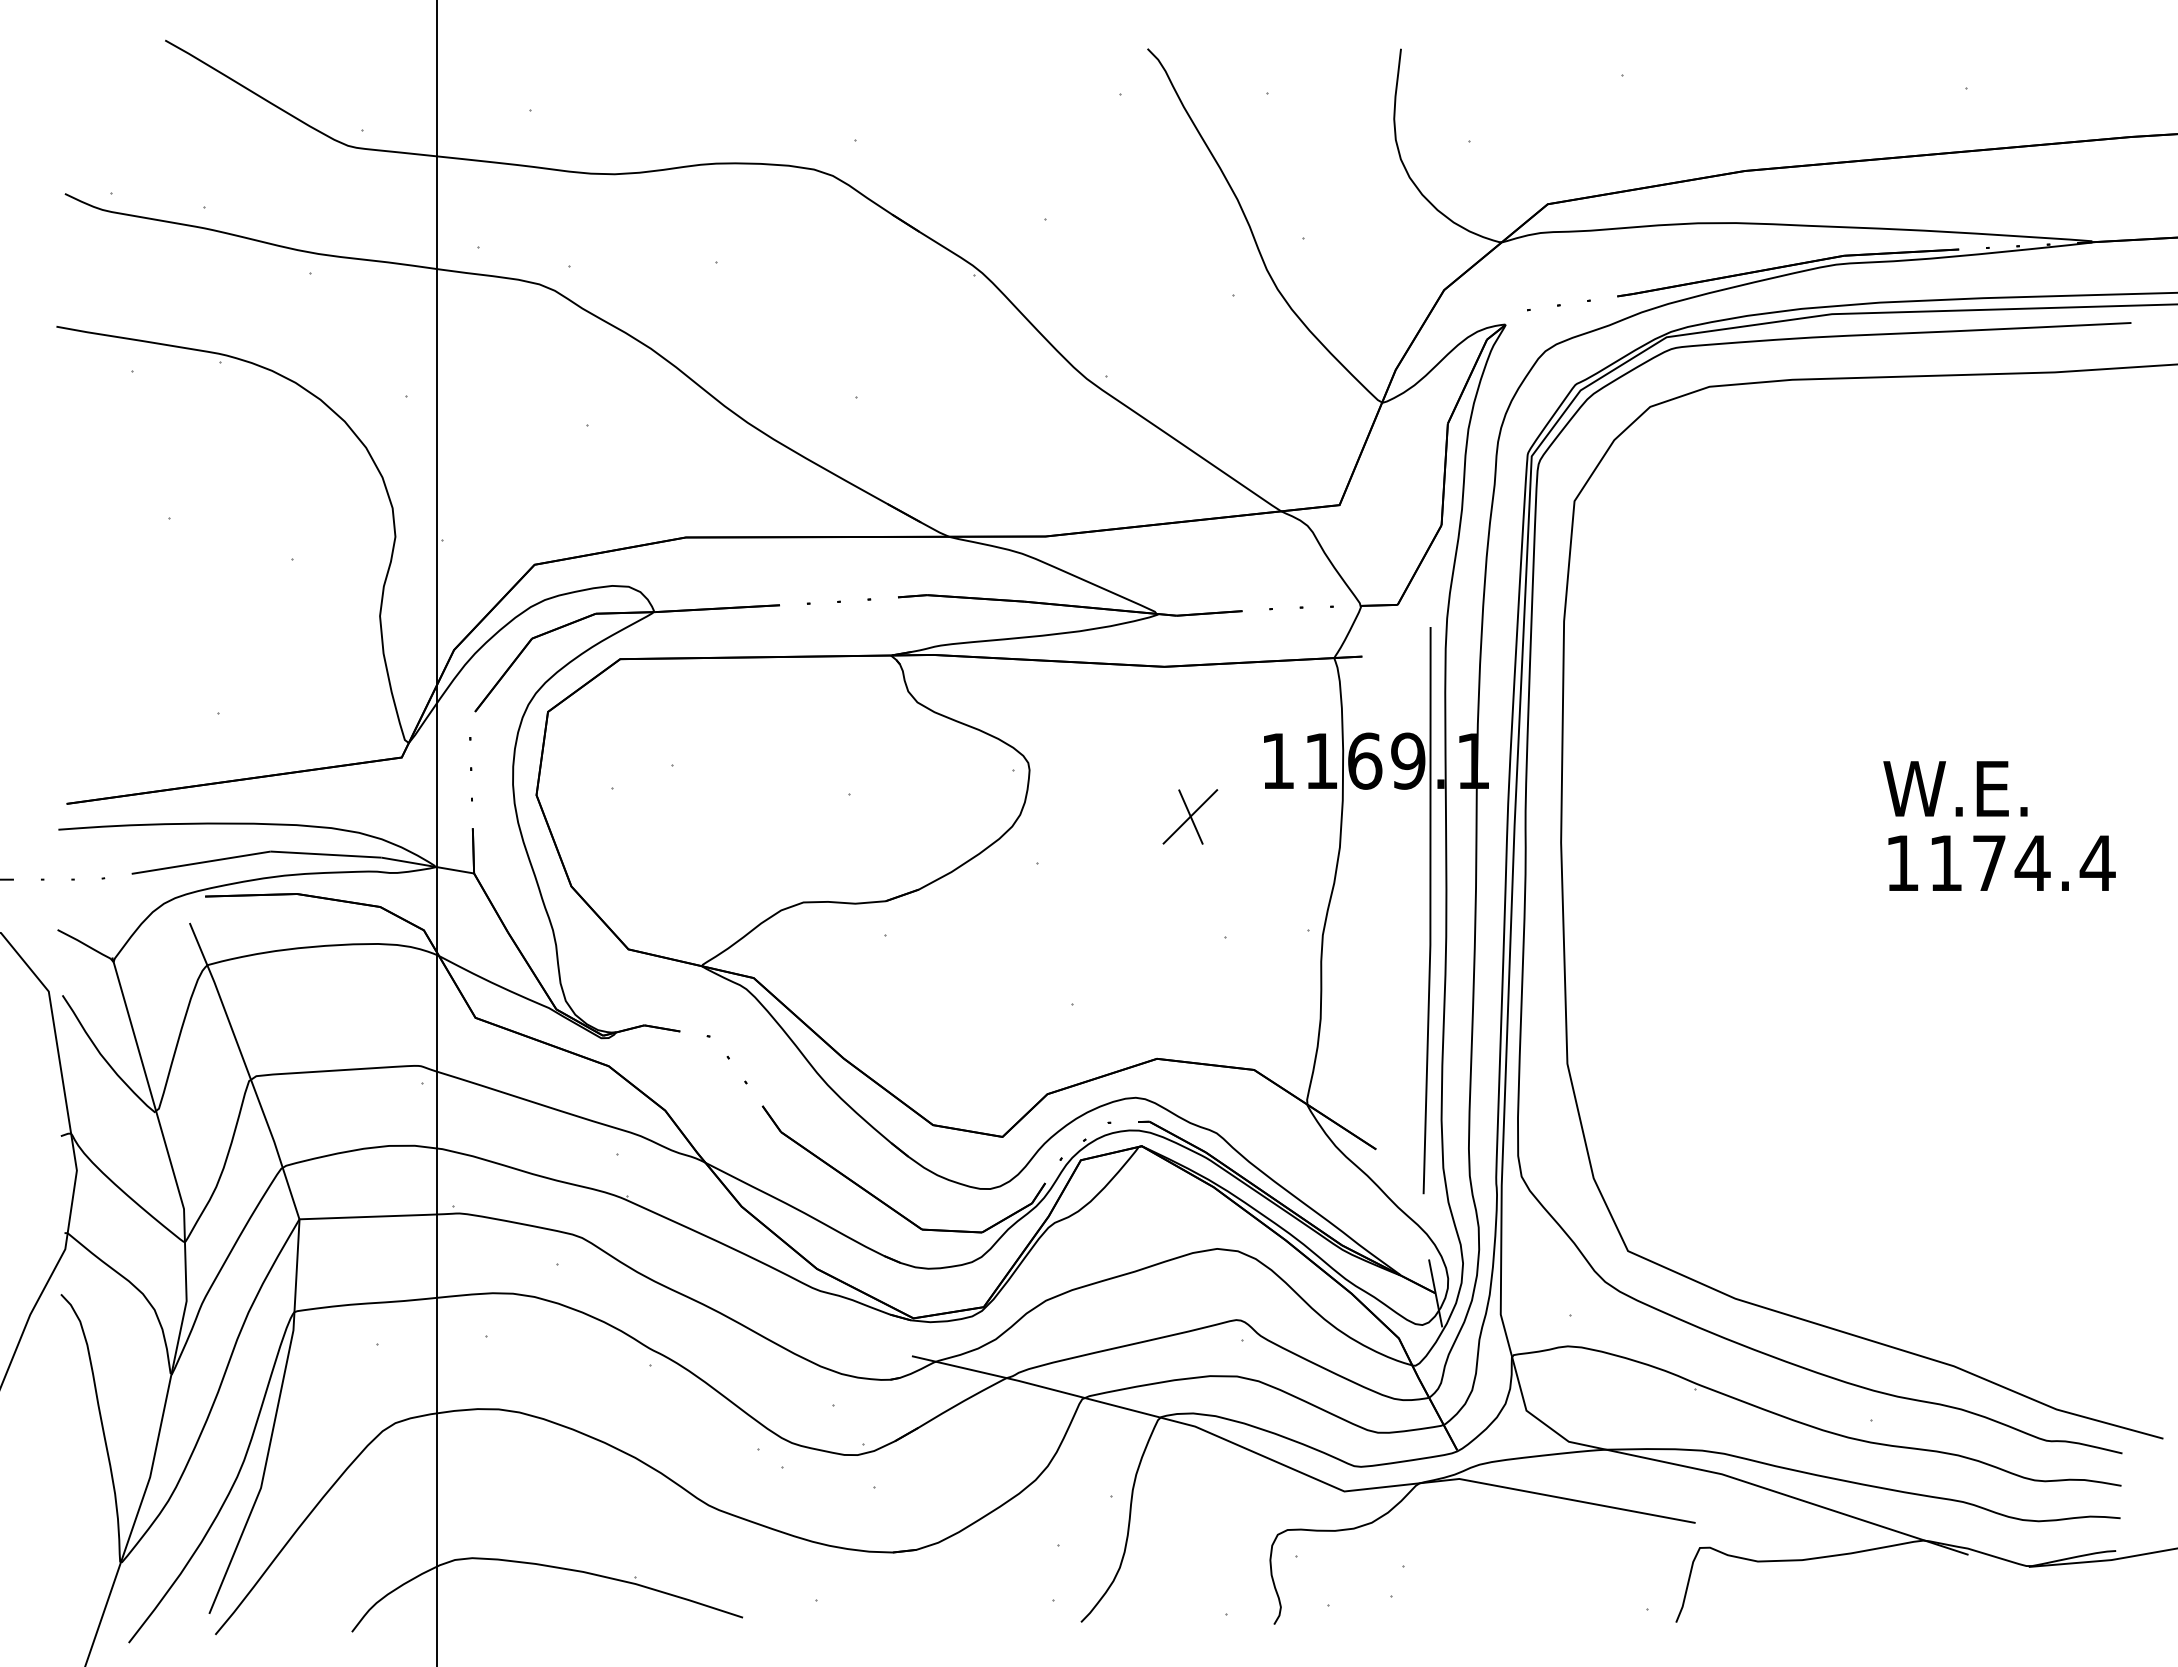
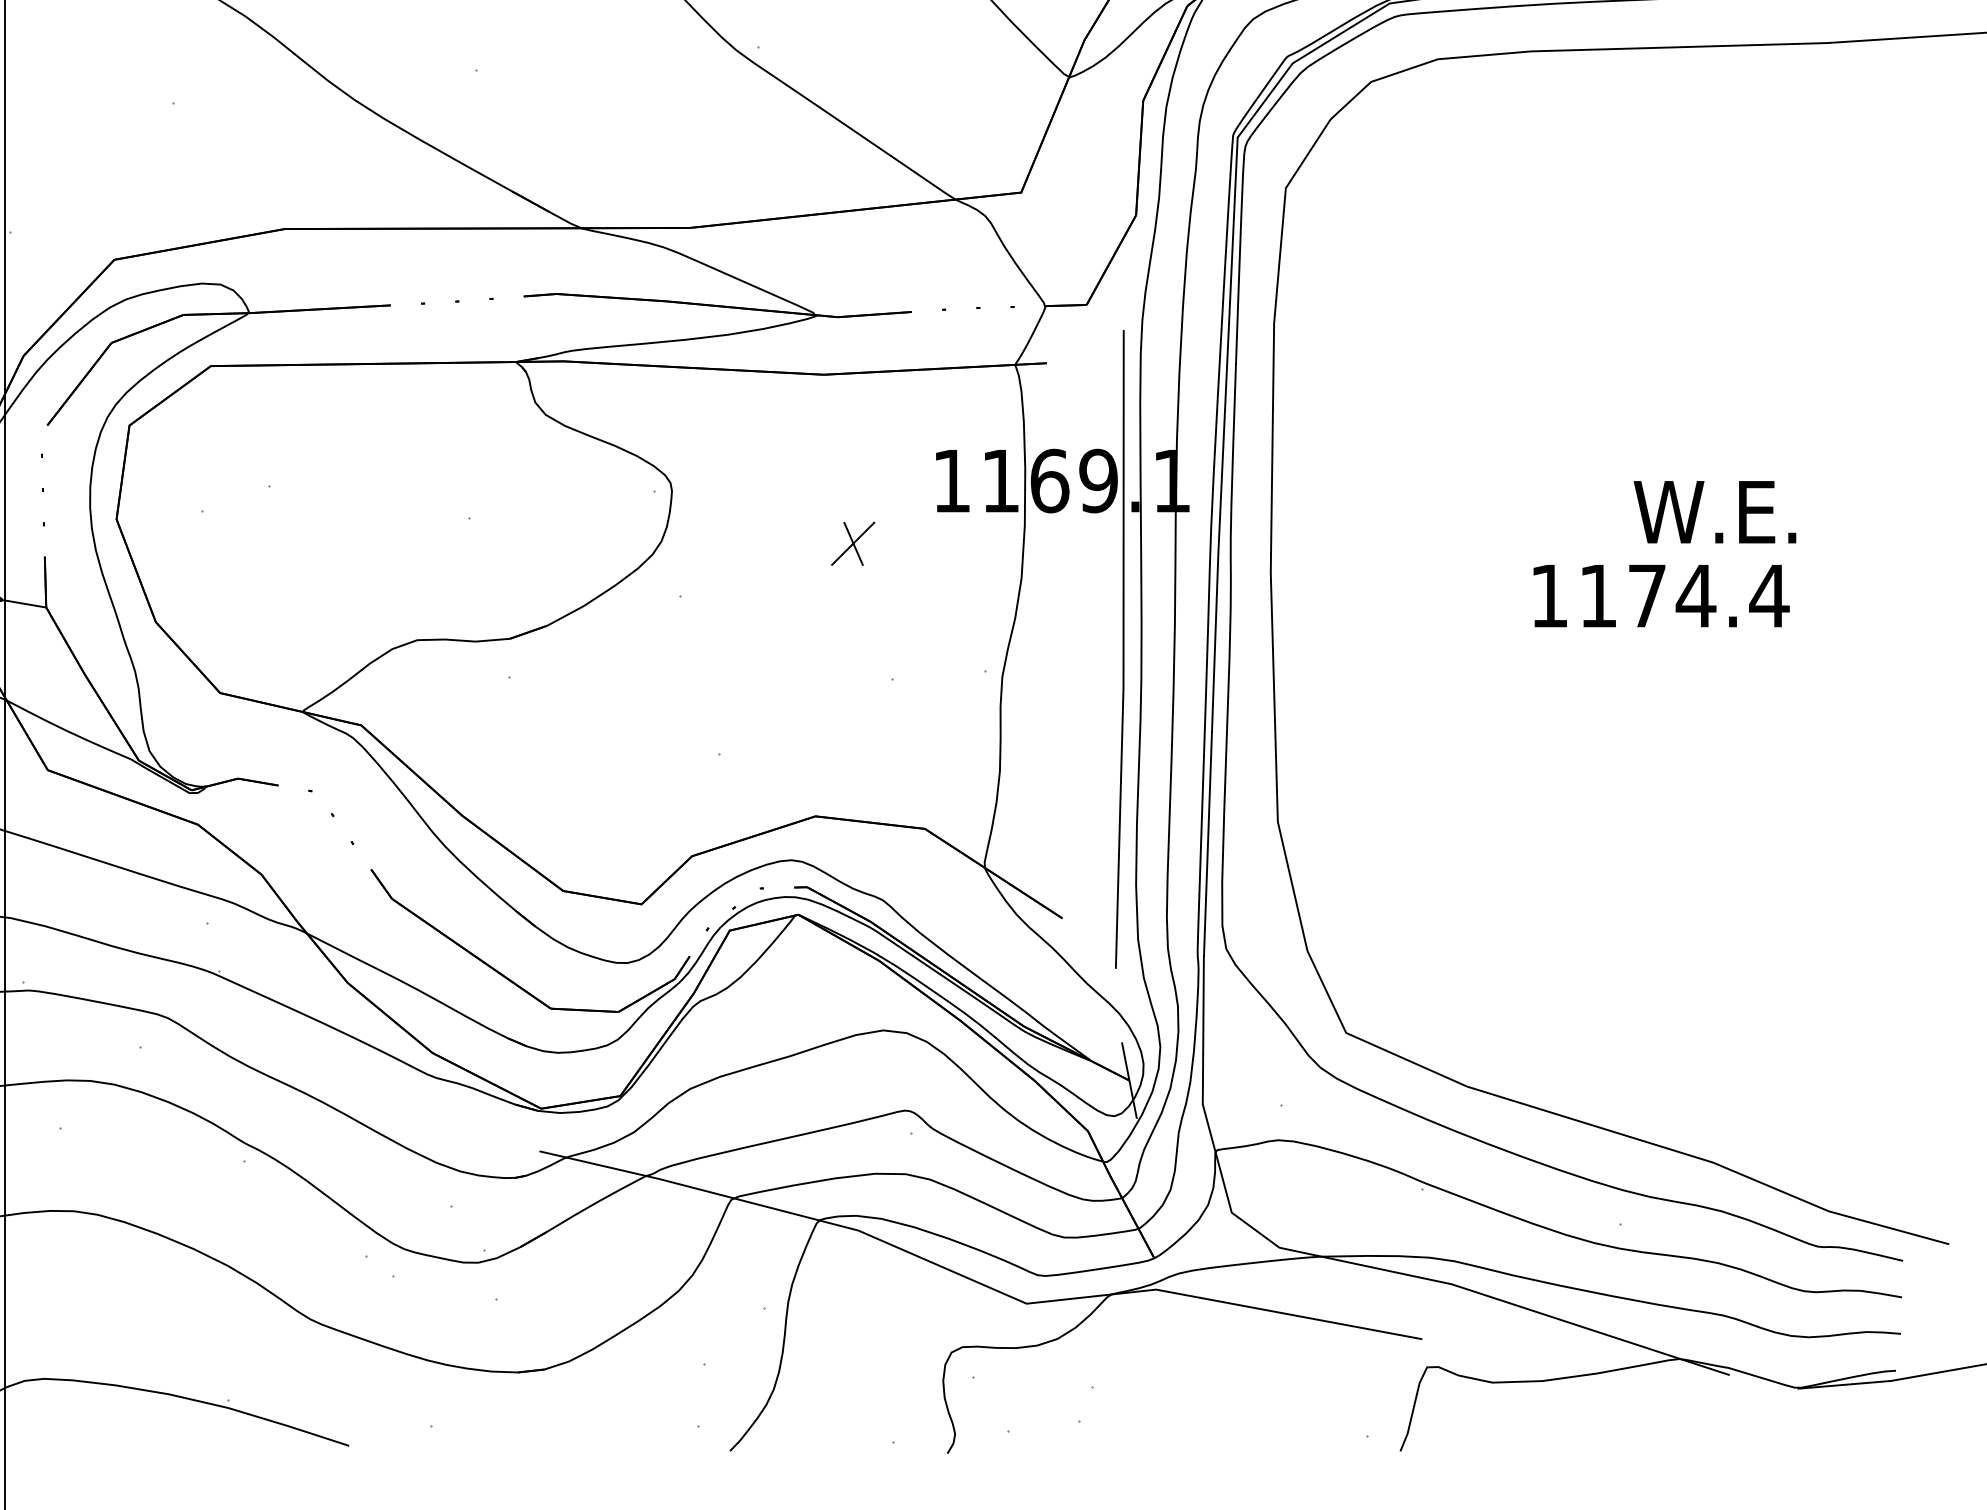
part: (1190, 816) -> (853, 543), size x0.7
text: (2001, 862) -> (1660, 595), moved

